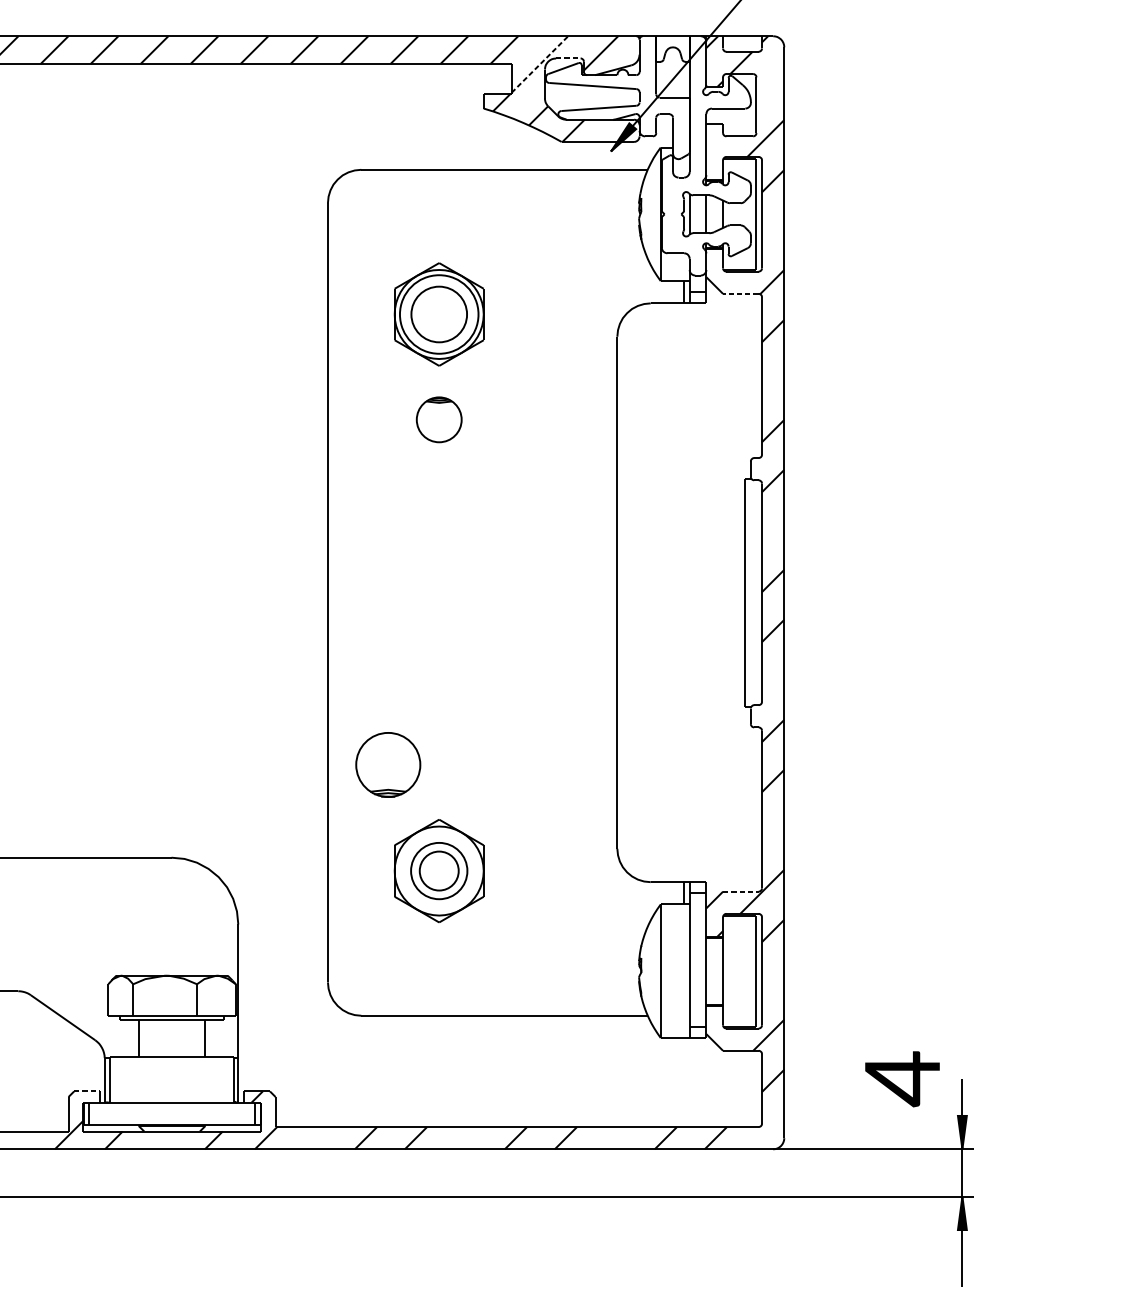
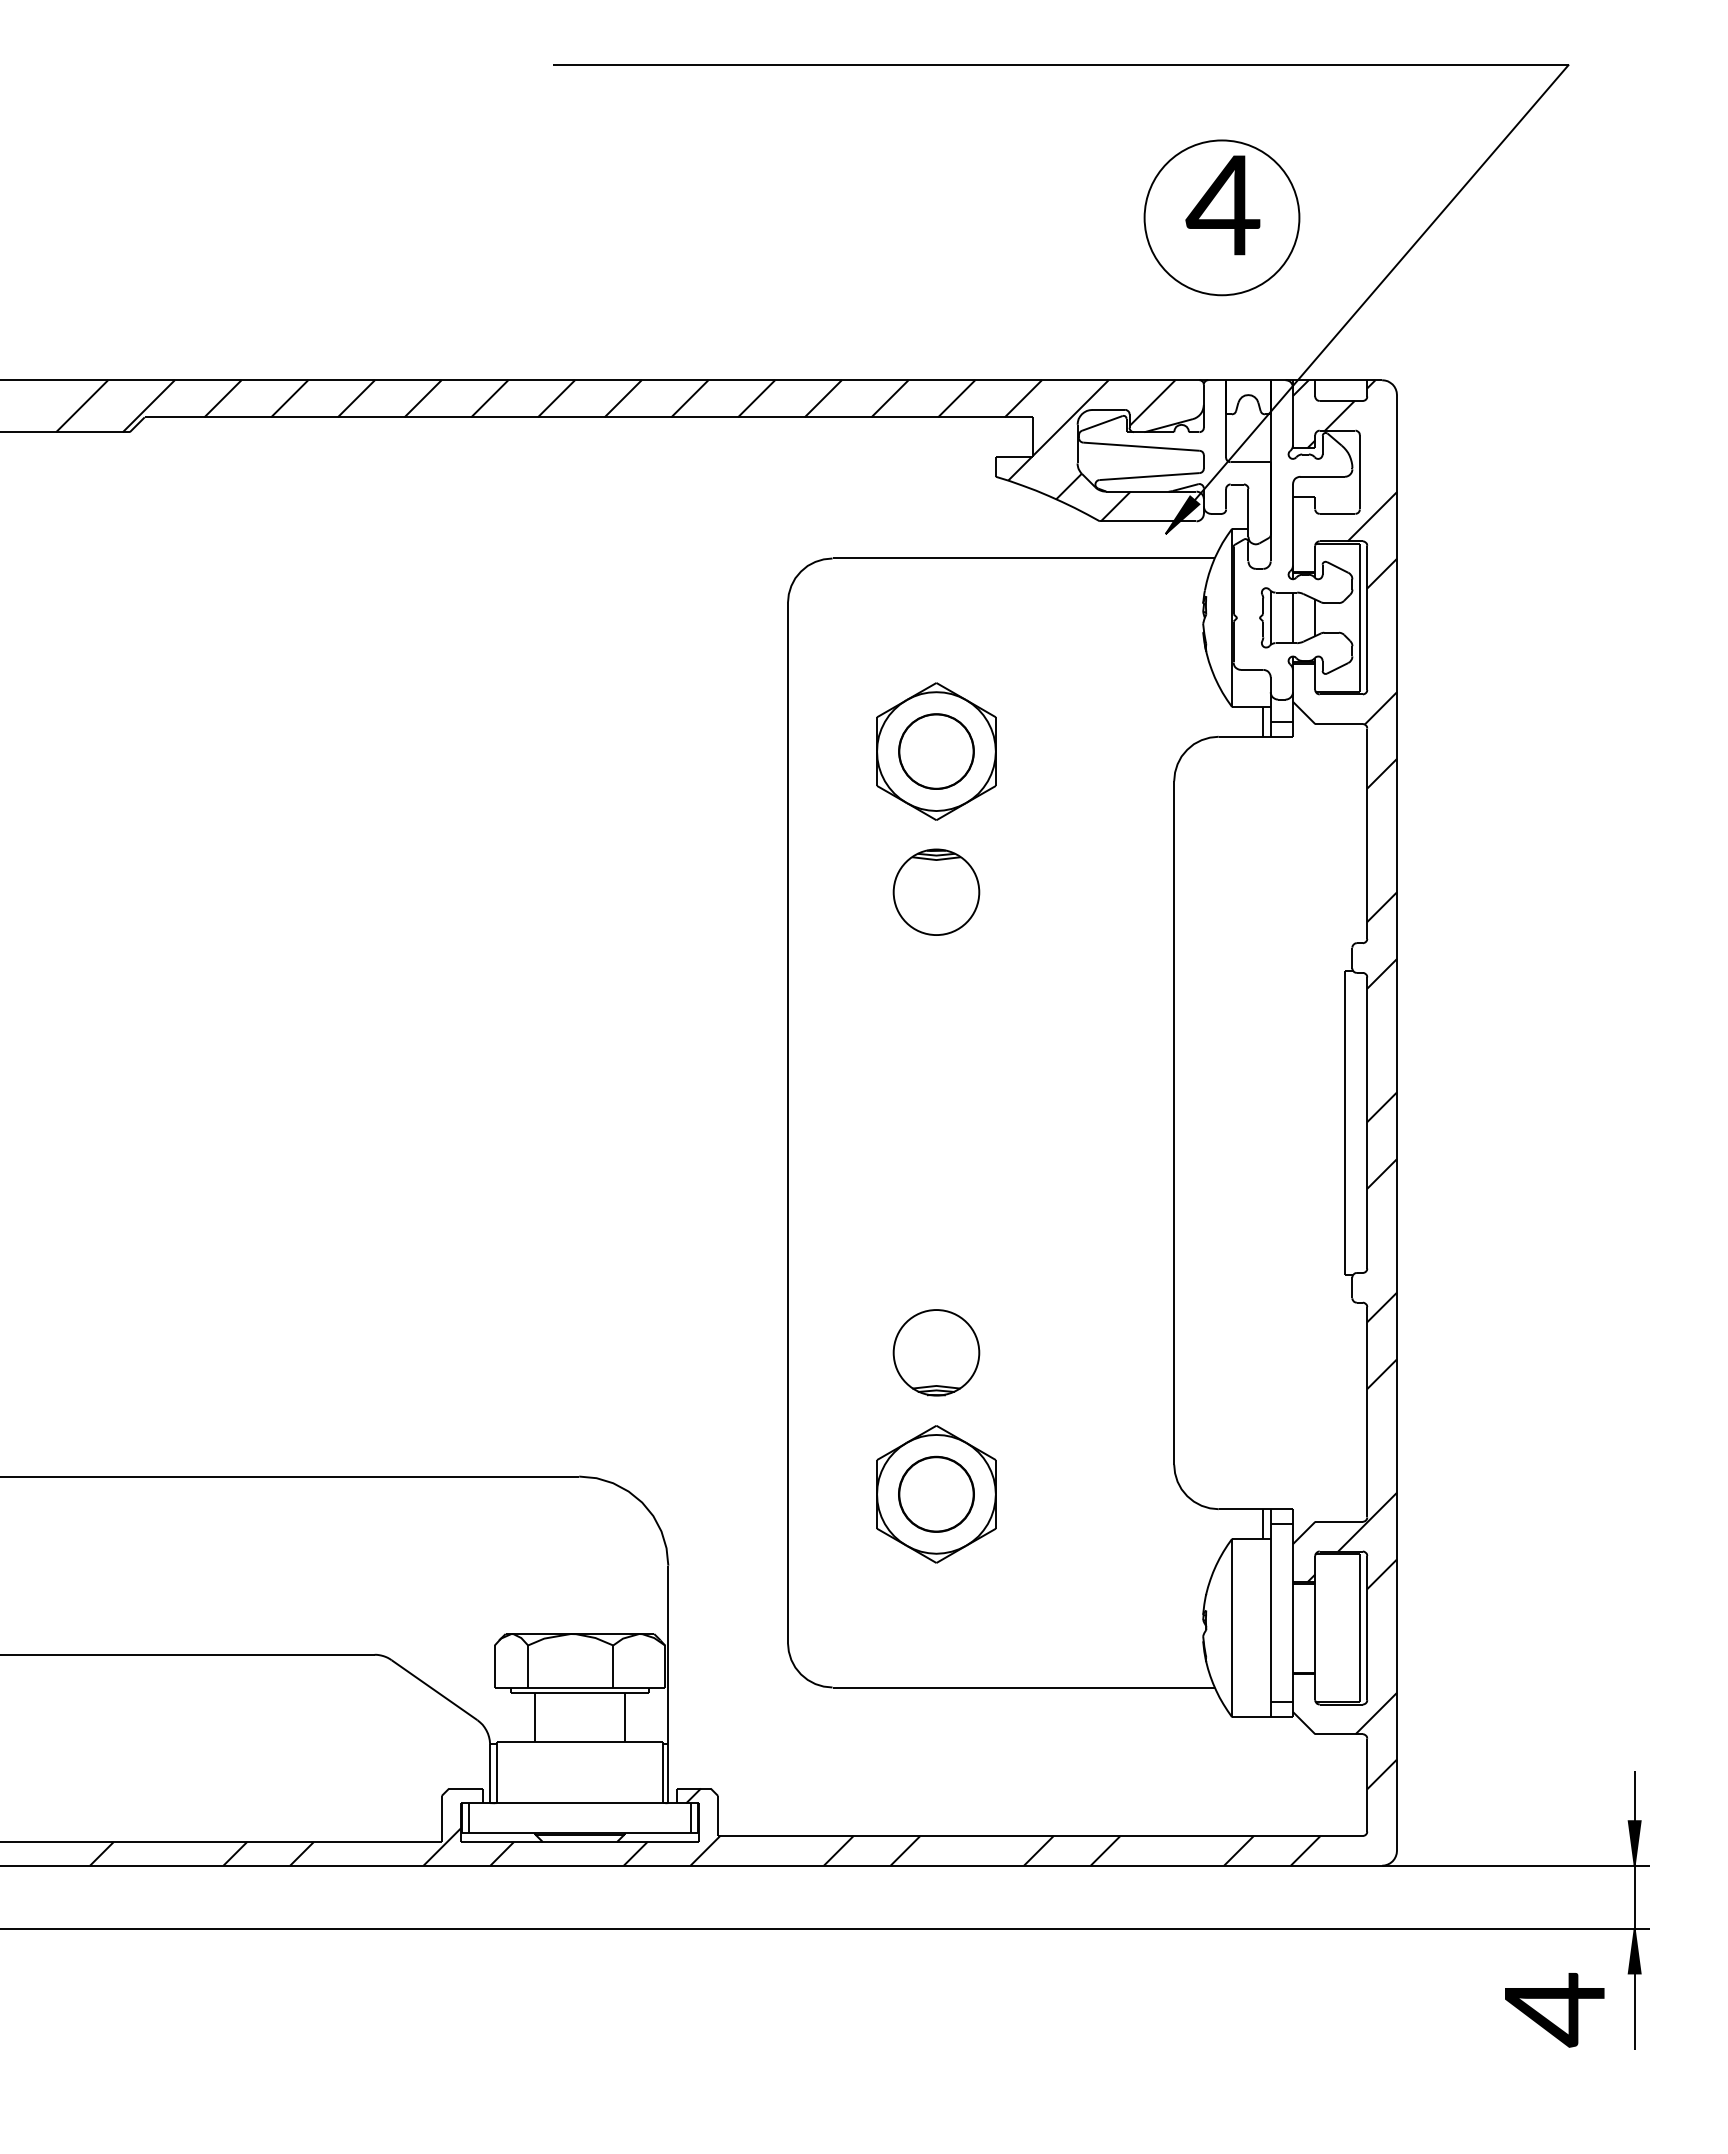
line: (568, 58) -> (1109, 409), dashed -> solid
line: (540, 64) -> (1071, 417), dashed -> solid
line: (741, 294) -> (1339, 724), dashed -> solid
circle: (439, 314) -> (936, 751), size x0.71
part: (439, 419) -> (936, 891), size x1.43
part: (388, 764) -> (936, 1352), moved
circle: (439, 871) -> (936, 1494), size x1.43
line: (741, 891) -> (1339, 1521), dashed -> solid
text: (902, 1079) -> (1554, 2010), moved
line: (87, 1091) -> (466, 1788), dashed -> solid

